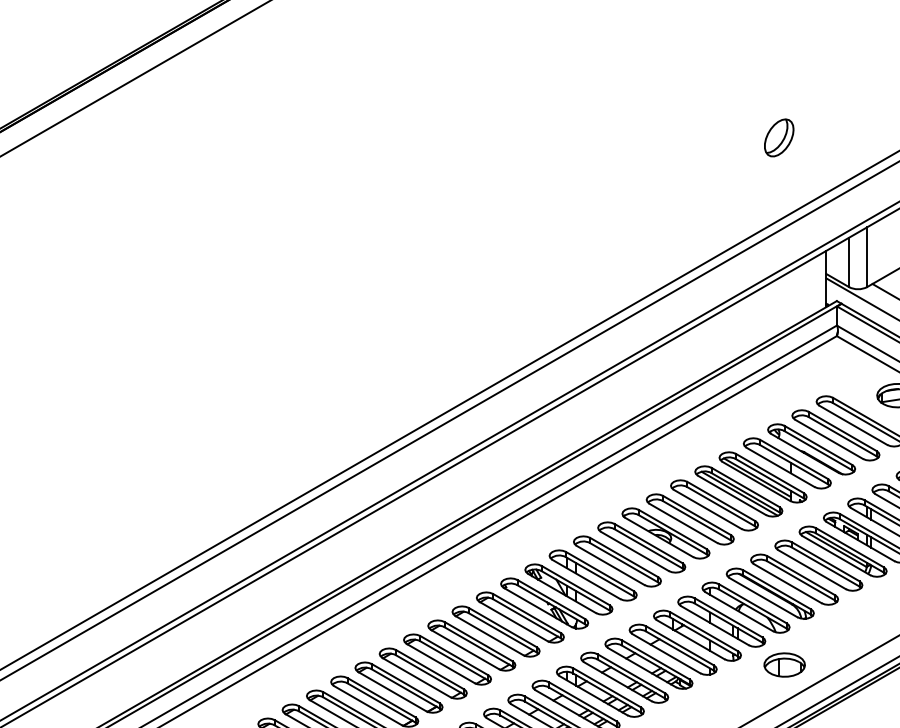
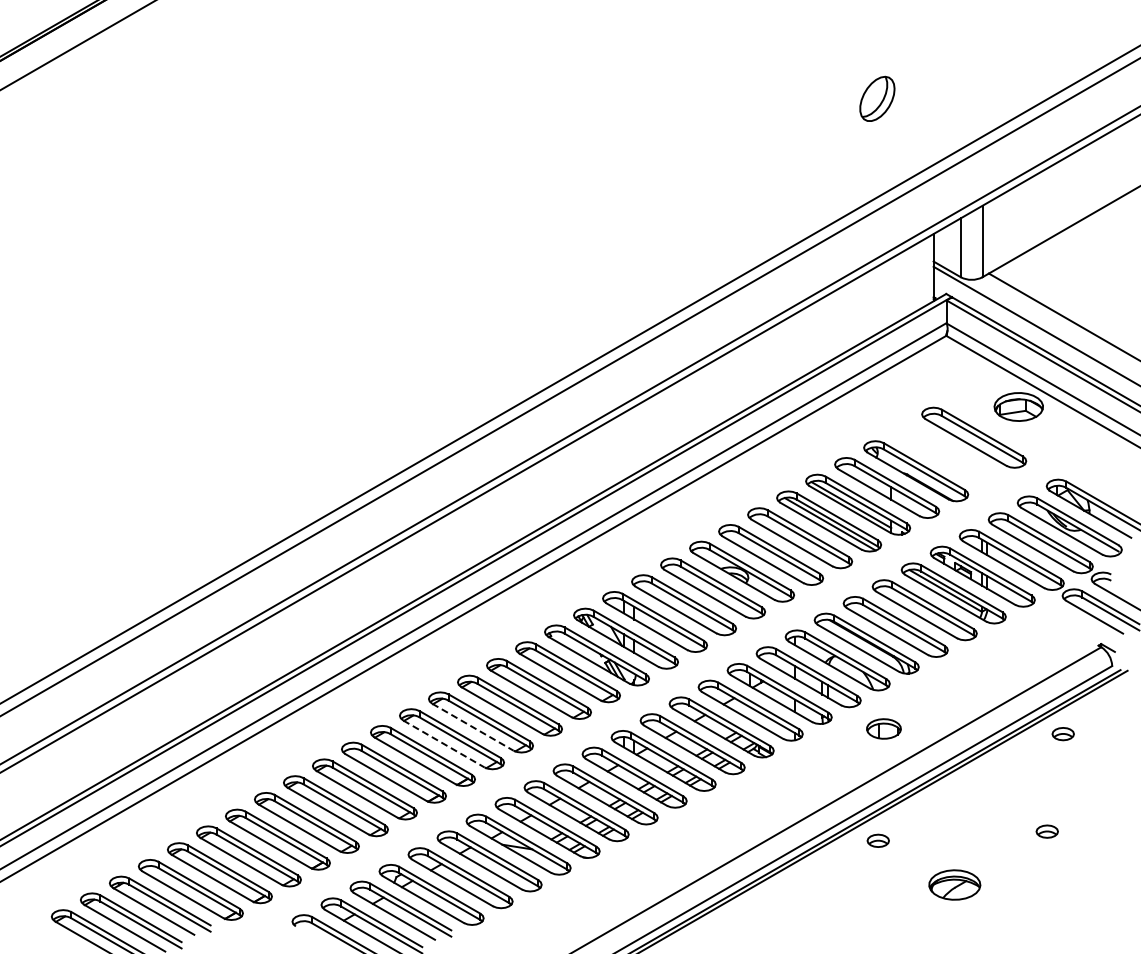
part: (836, 435) -> (945, 454), removed
line: (440, 663) -> (472, 727), solid -> dashed
part: (784, 664) -> (883, 728), size x0.7
line: (416, 677) -> (443, 743), solid -> dashed

